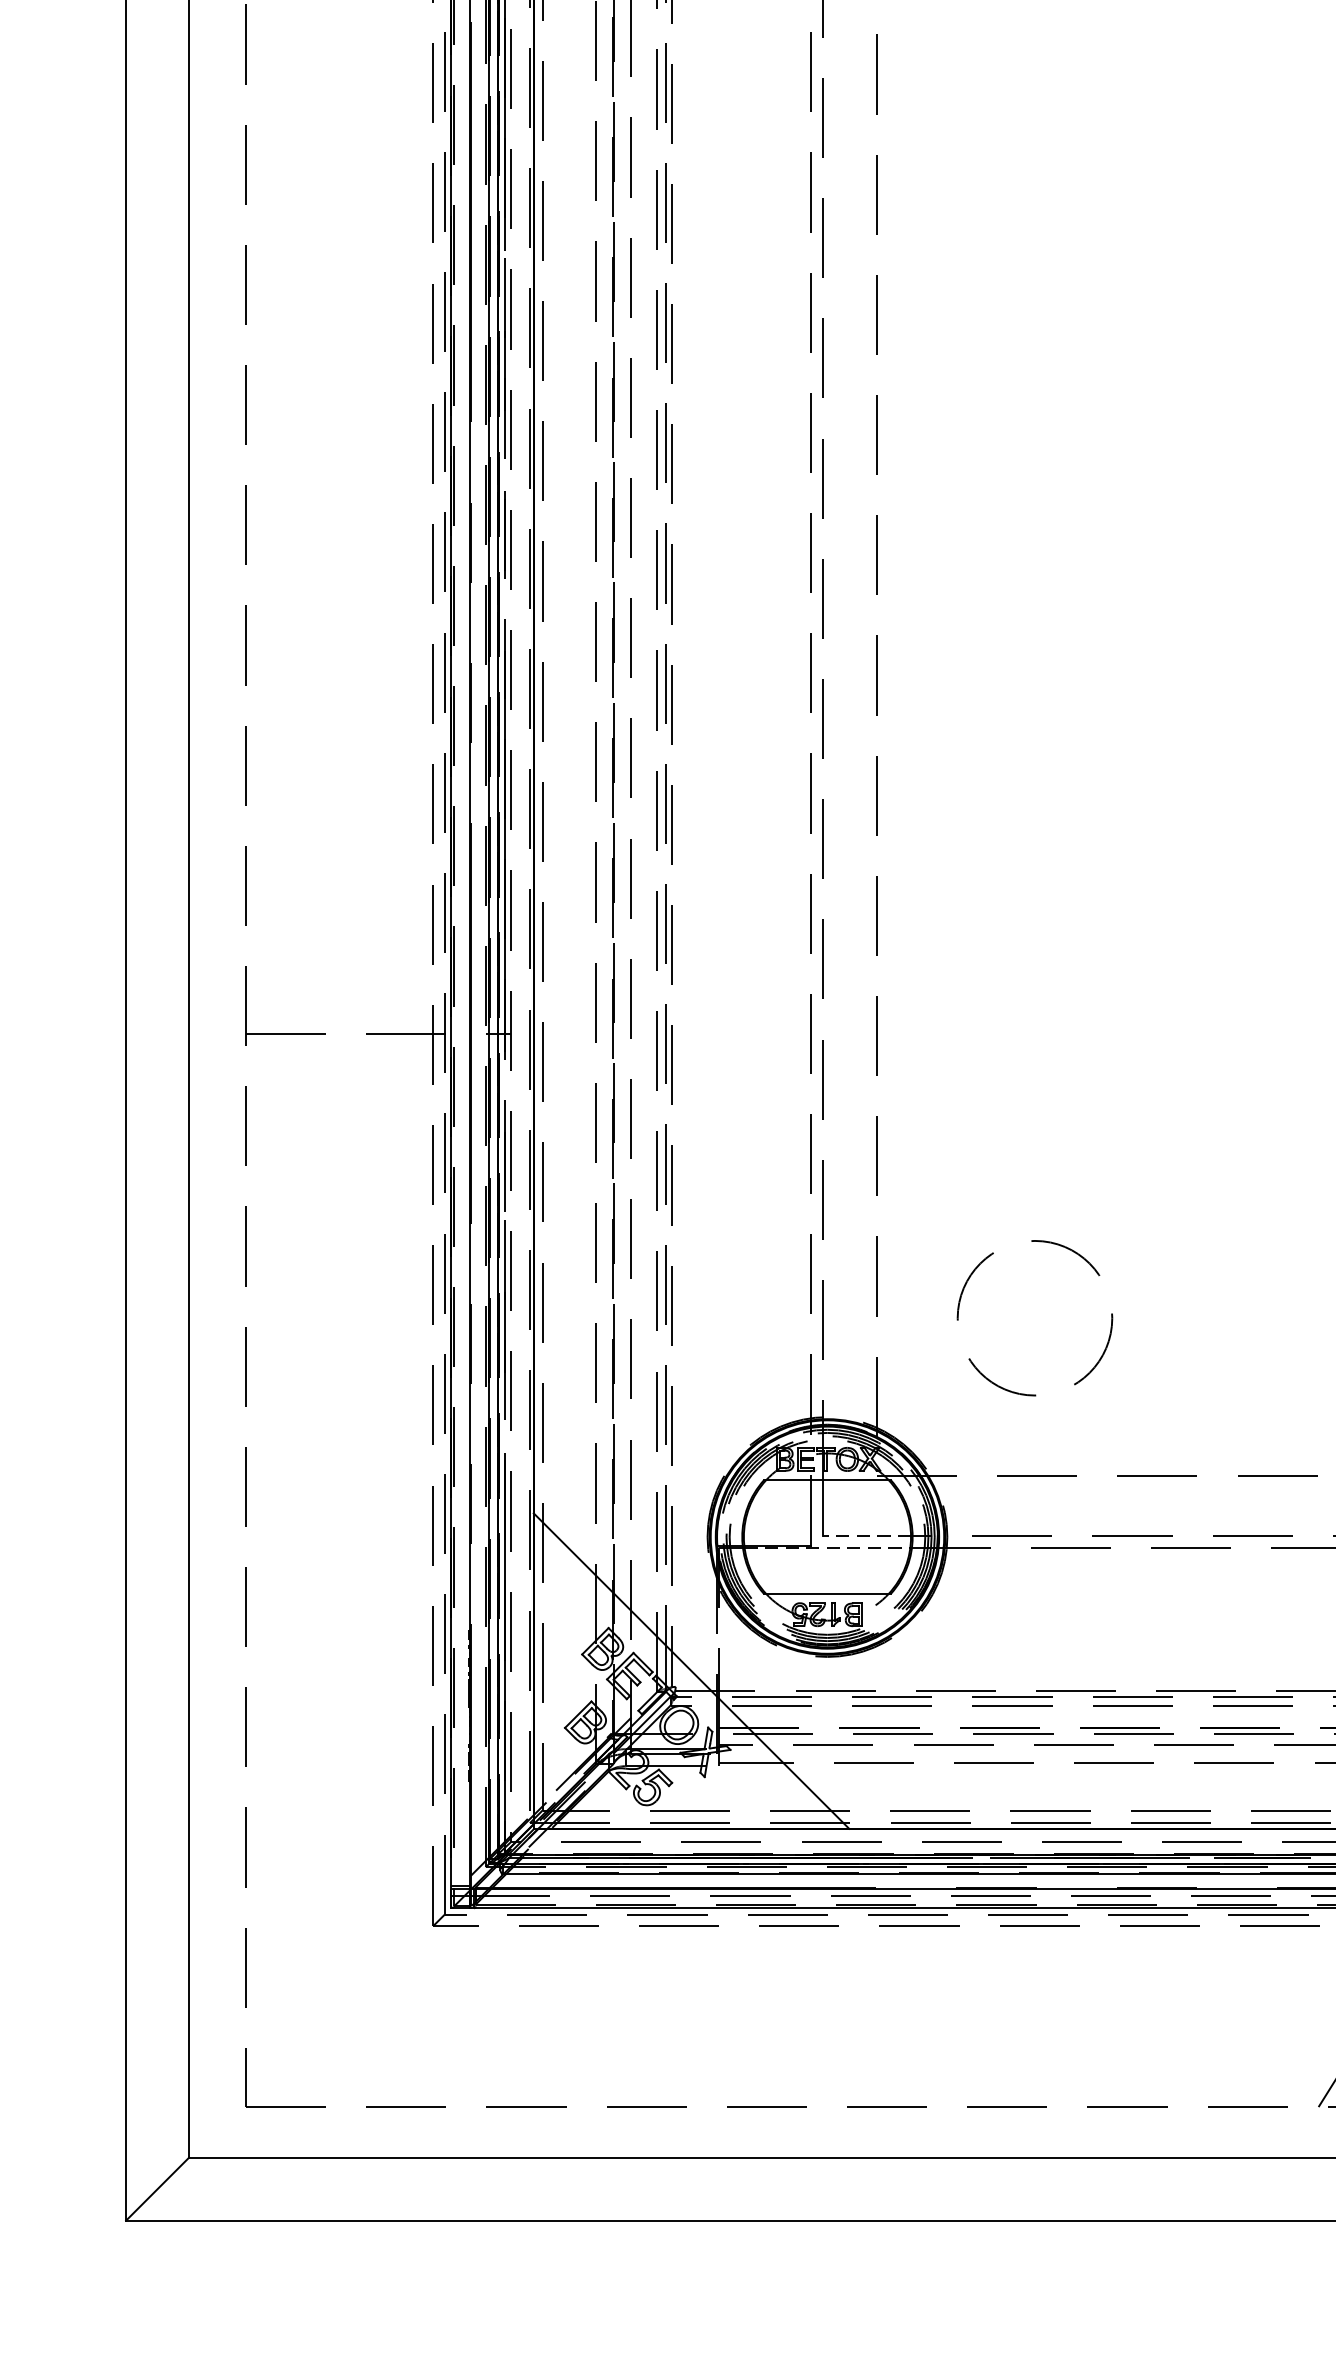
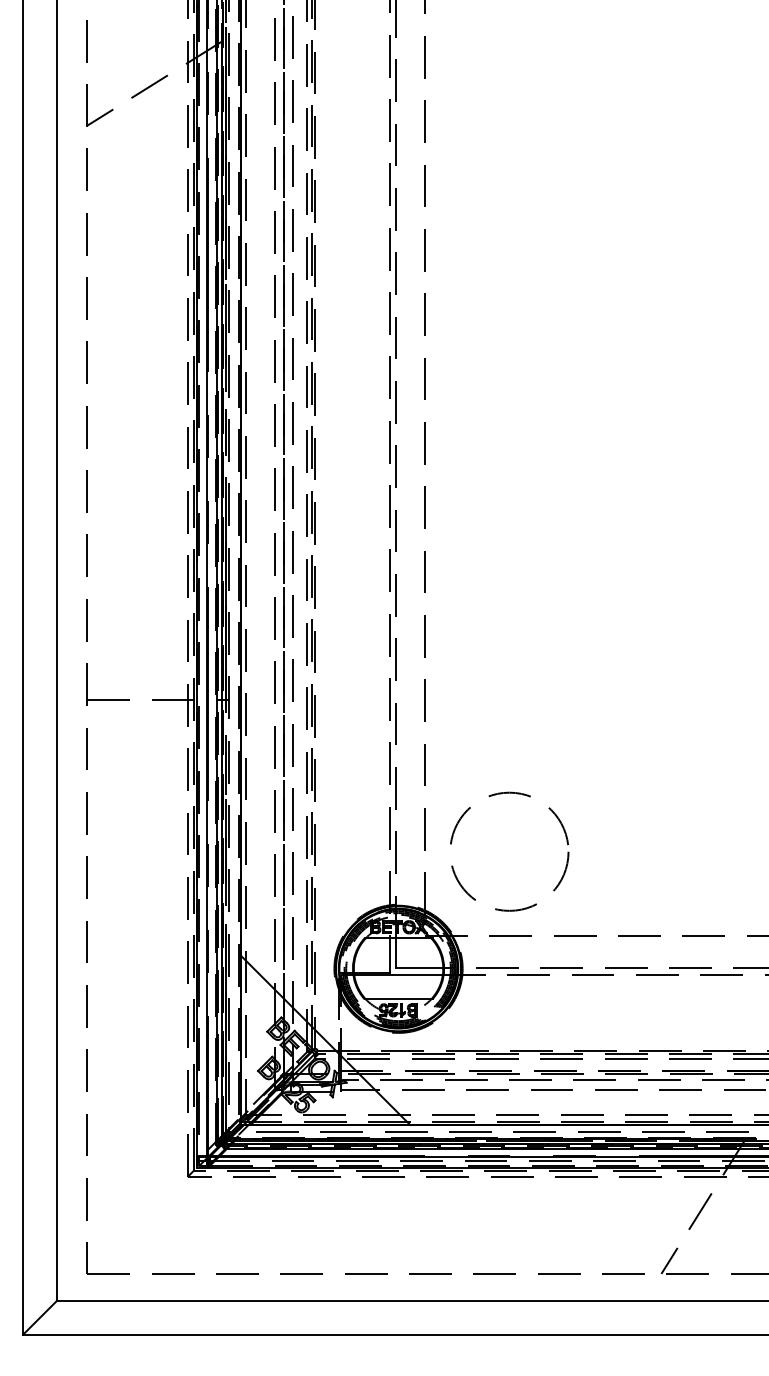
circle: (1034, 1317) -> (509, 851), size x1.43
line: (866, 1536) -> (419, 968), dashed -> solid
line: (829, 1547) -> (399, 974), dashed -> solid

